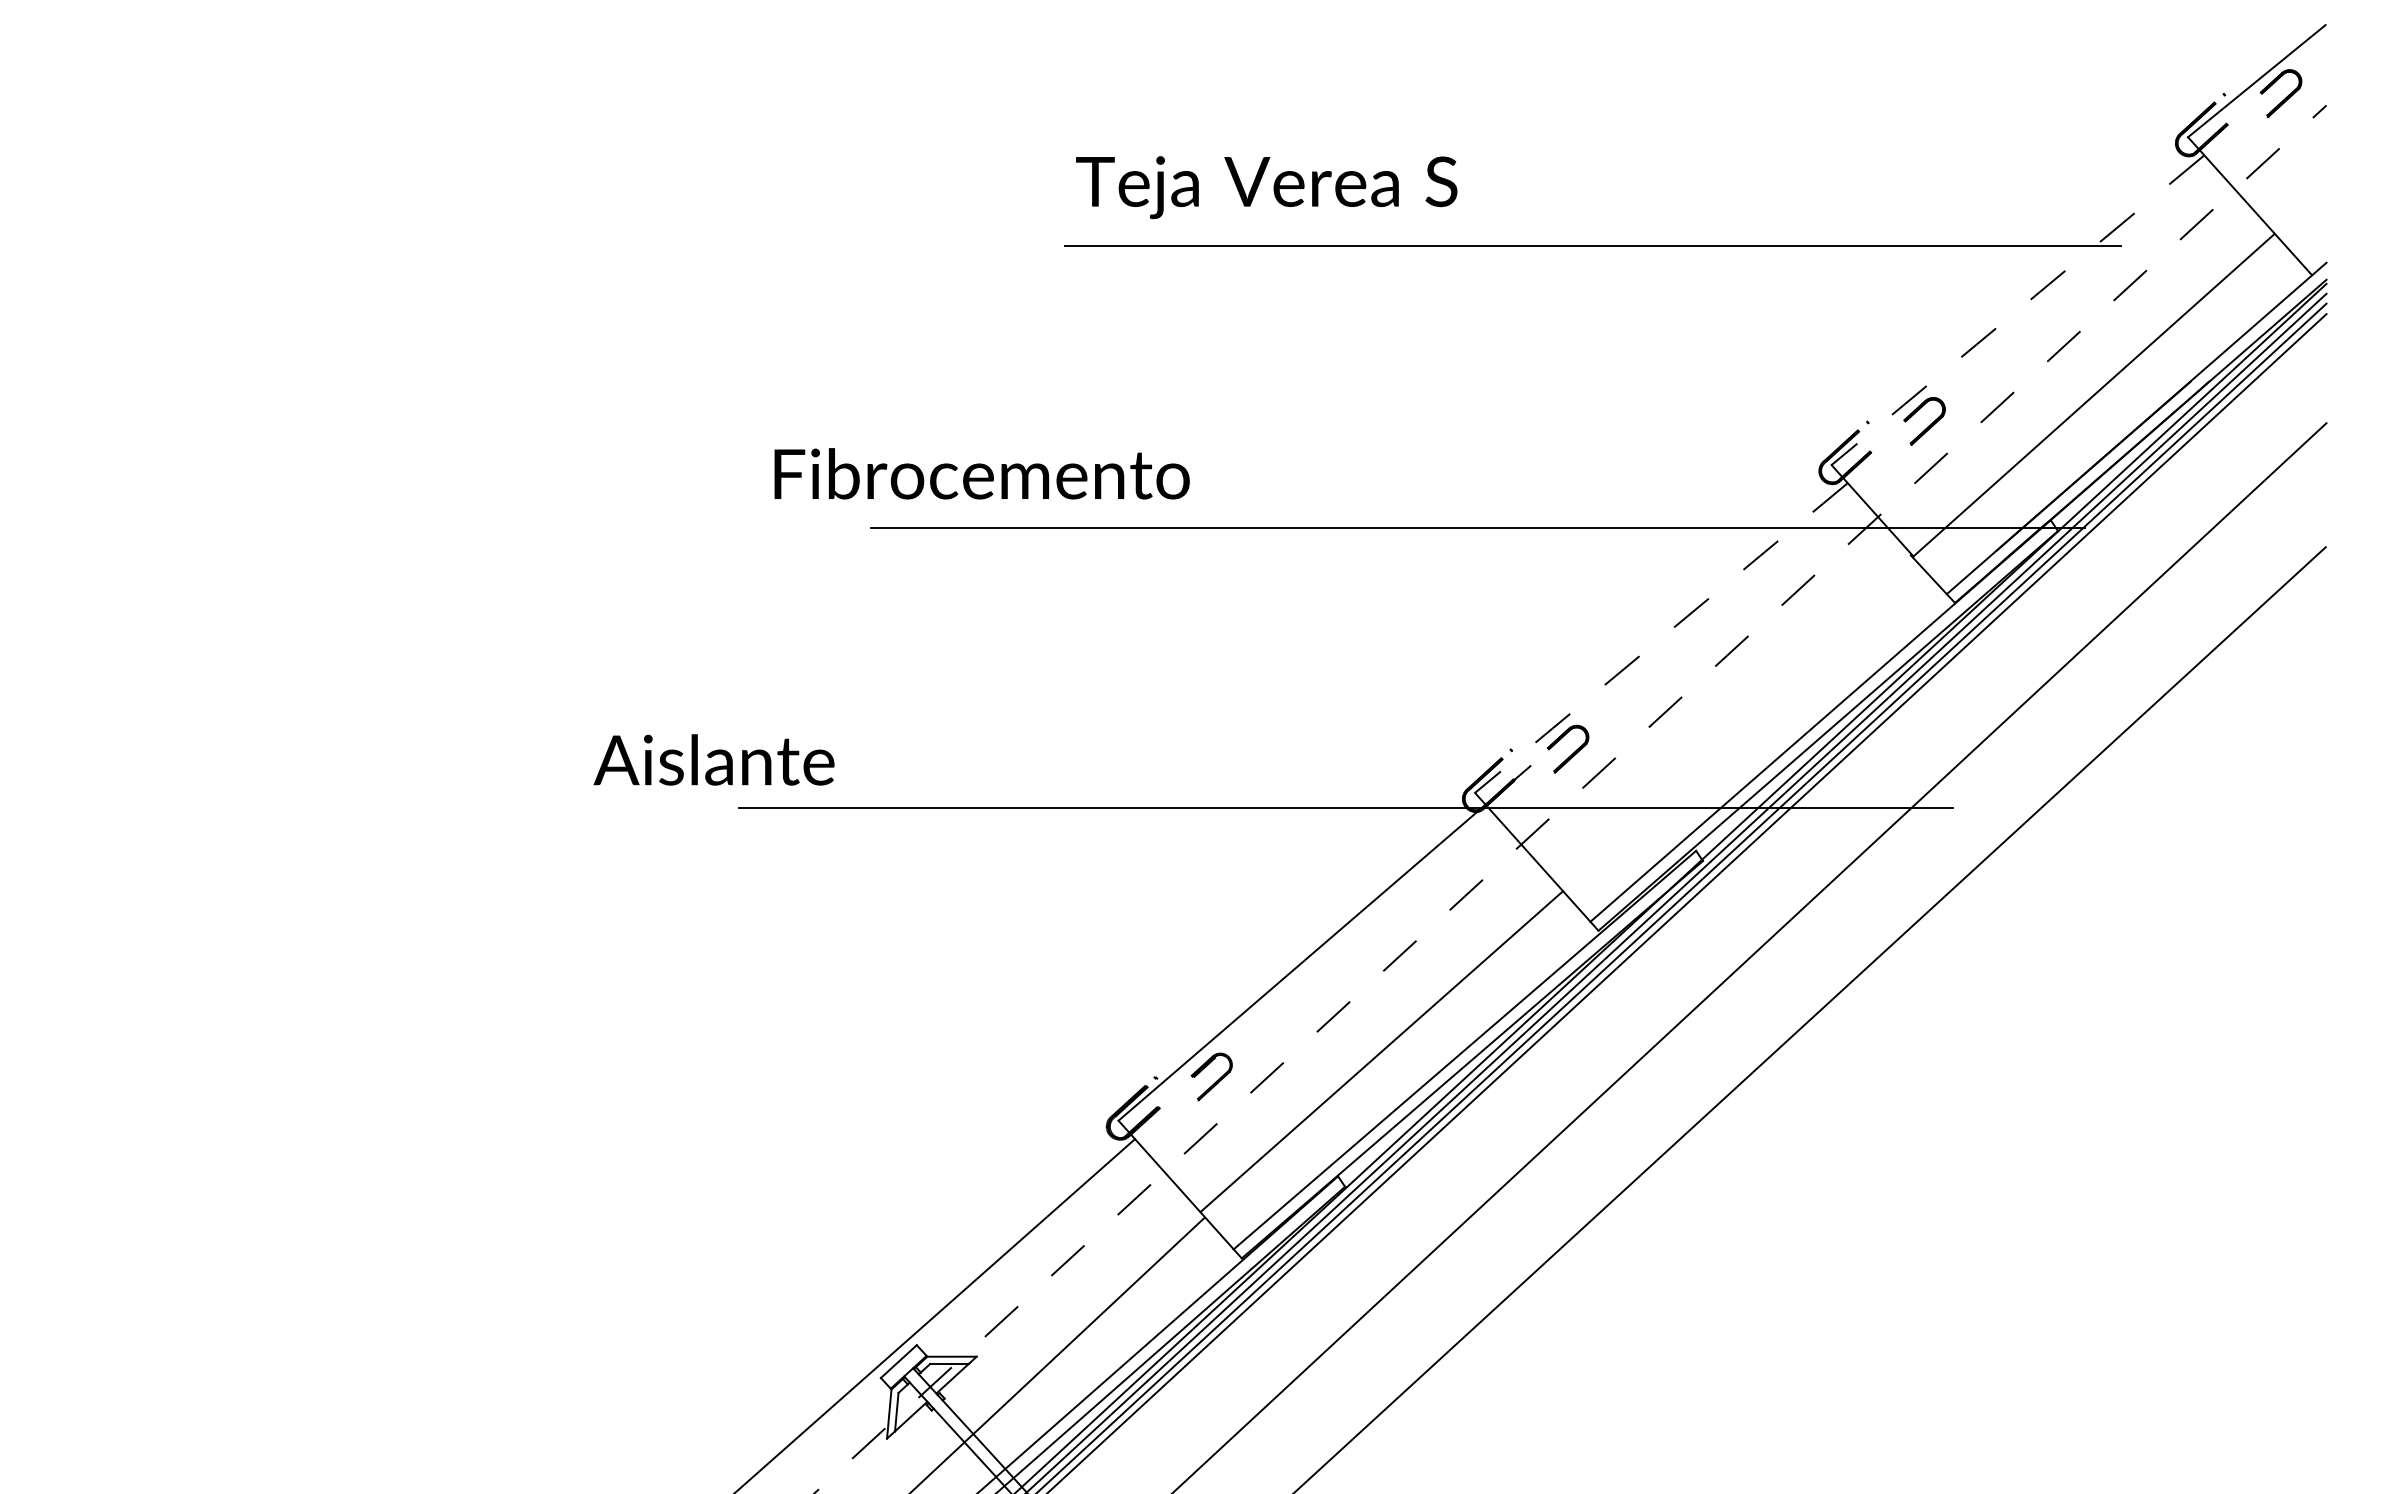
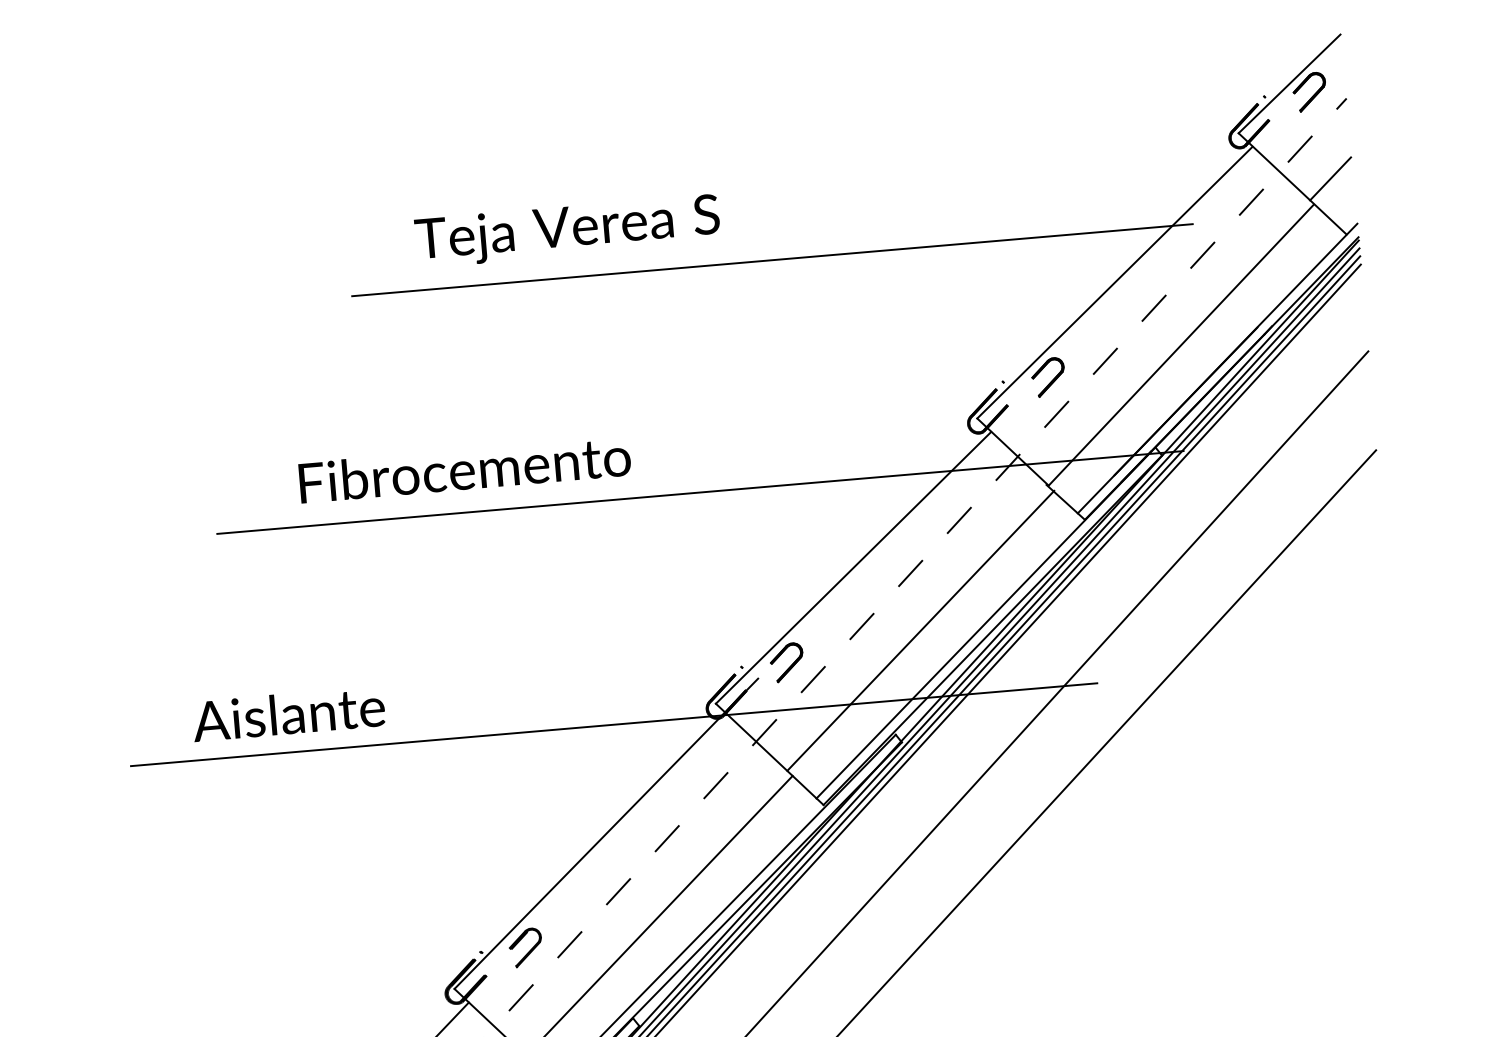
text: (1266, 187) -> (567, 231), moved
line: (2297, 203) -> (1330, 178), added
line: (2017, 310) -> (1114, 282), dashed -> solid
text: (981, 473) -> (464, 469), moved
line: (1660, 638) -> (852, 568), dashed -> solid
line: (1737, 723) -> (920, 630), added
text: (713, 759) -> (288, 713), moved

